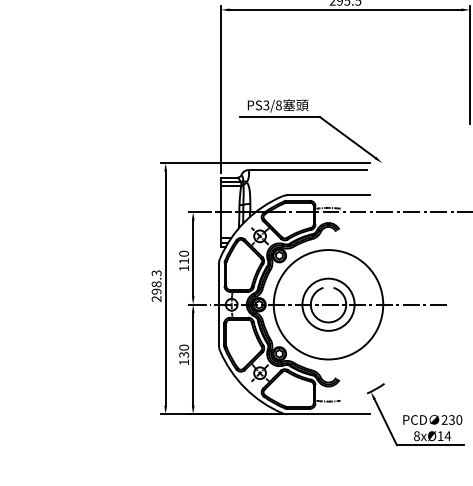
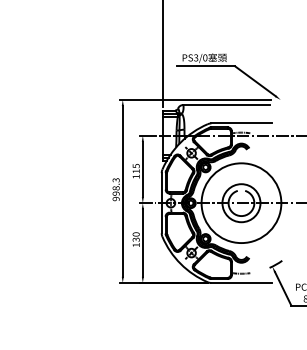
text: (278, 105) -> (205, 57), PS3/8 -> PS3/0
text: (183, 253) -> (135, 165), 110 -> 115
text: (156, 298) -> (116, 198), 298.3 -> 998.3

